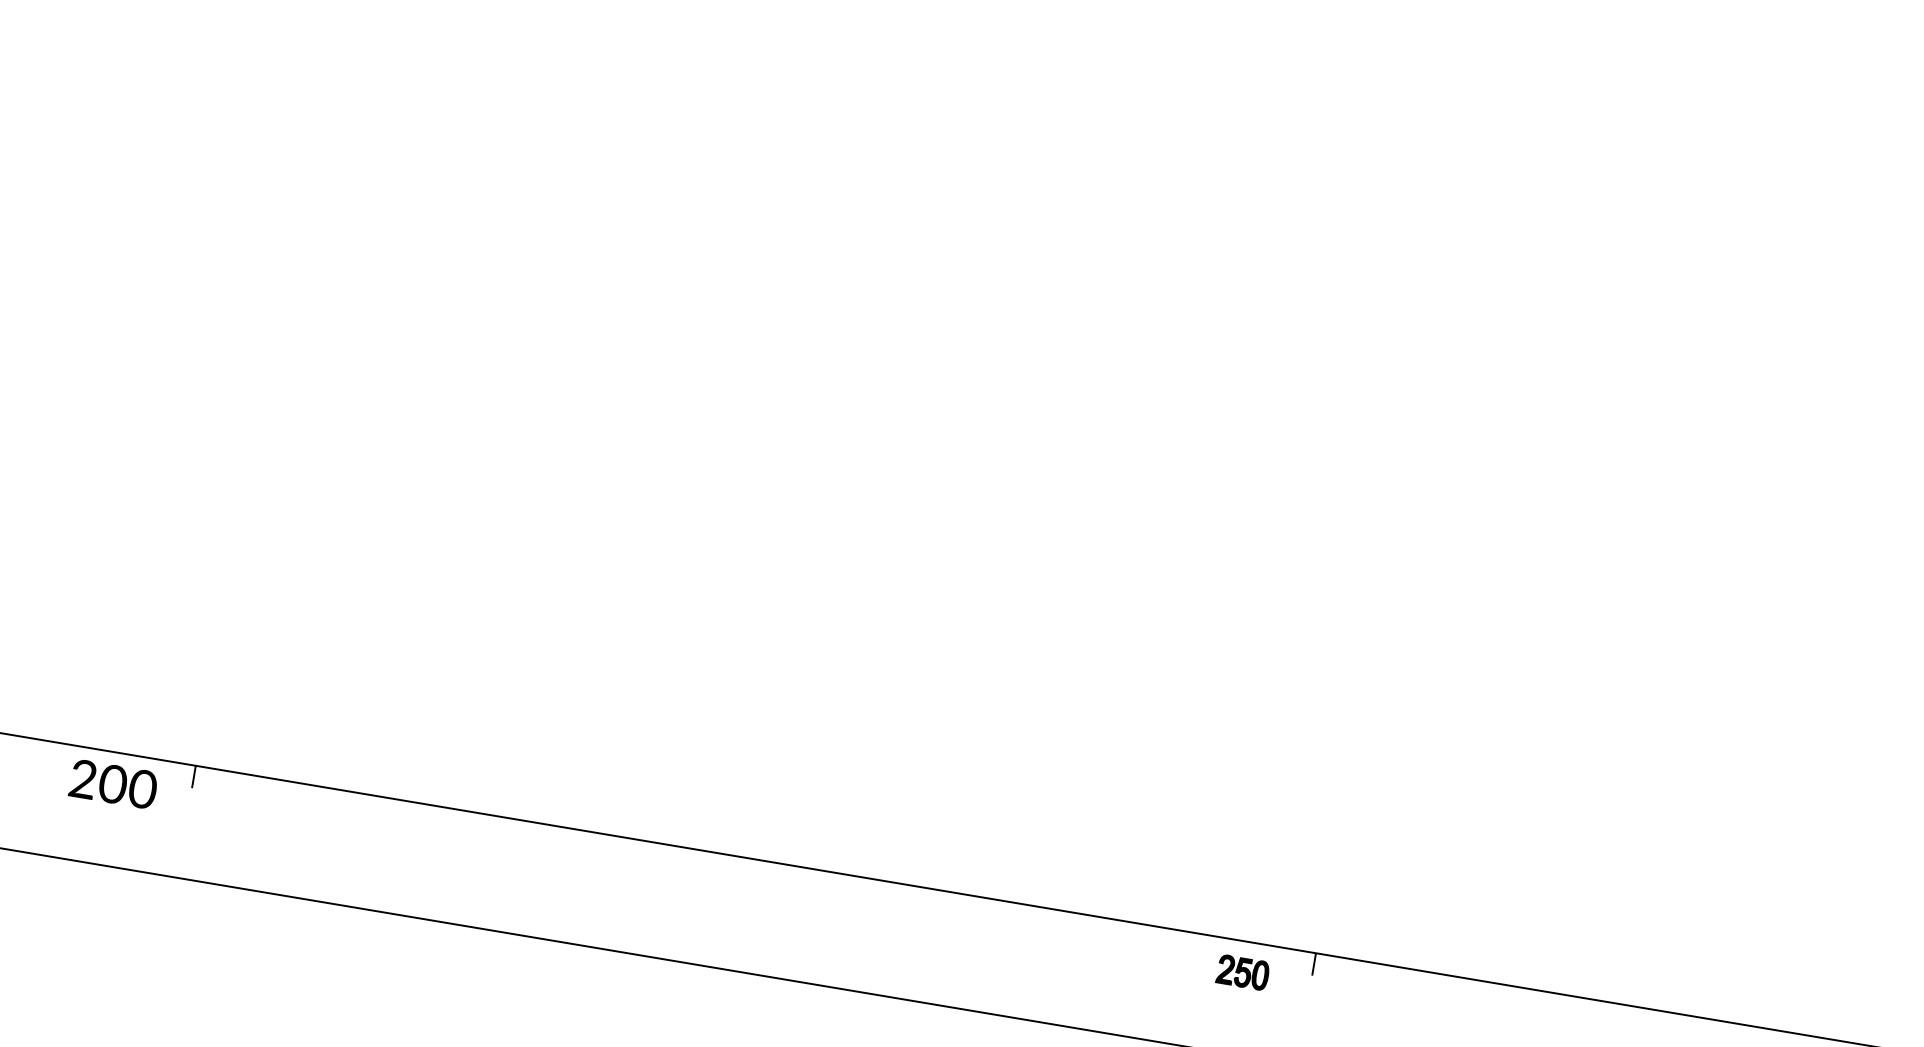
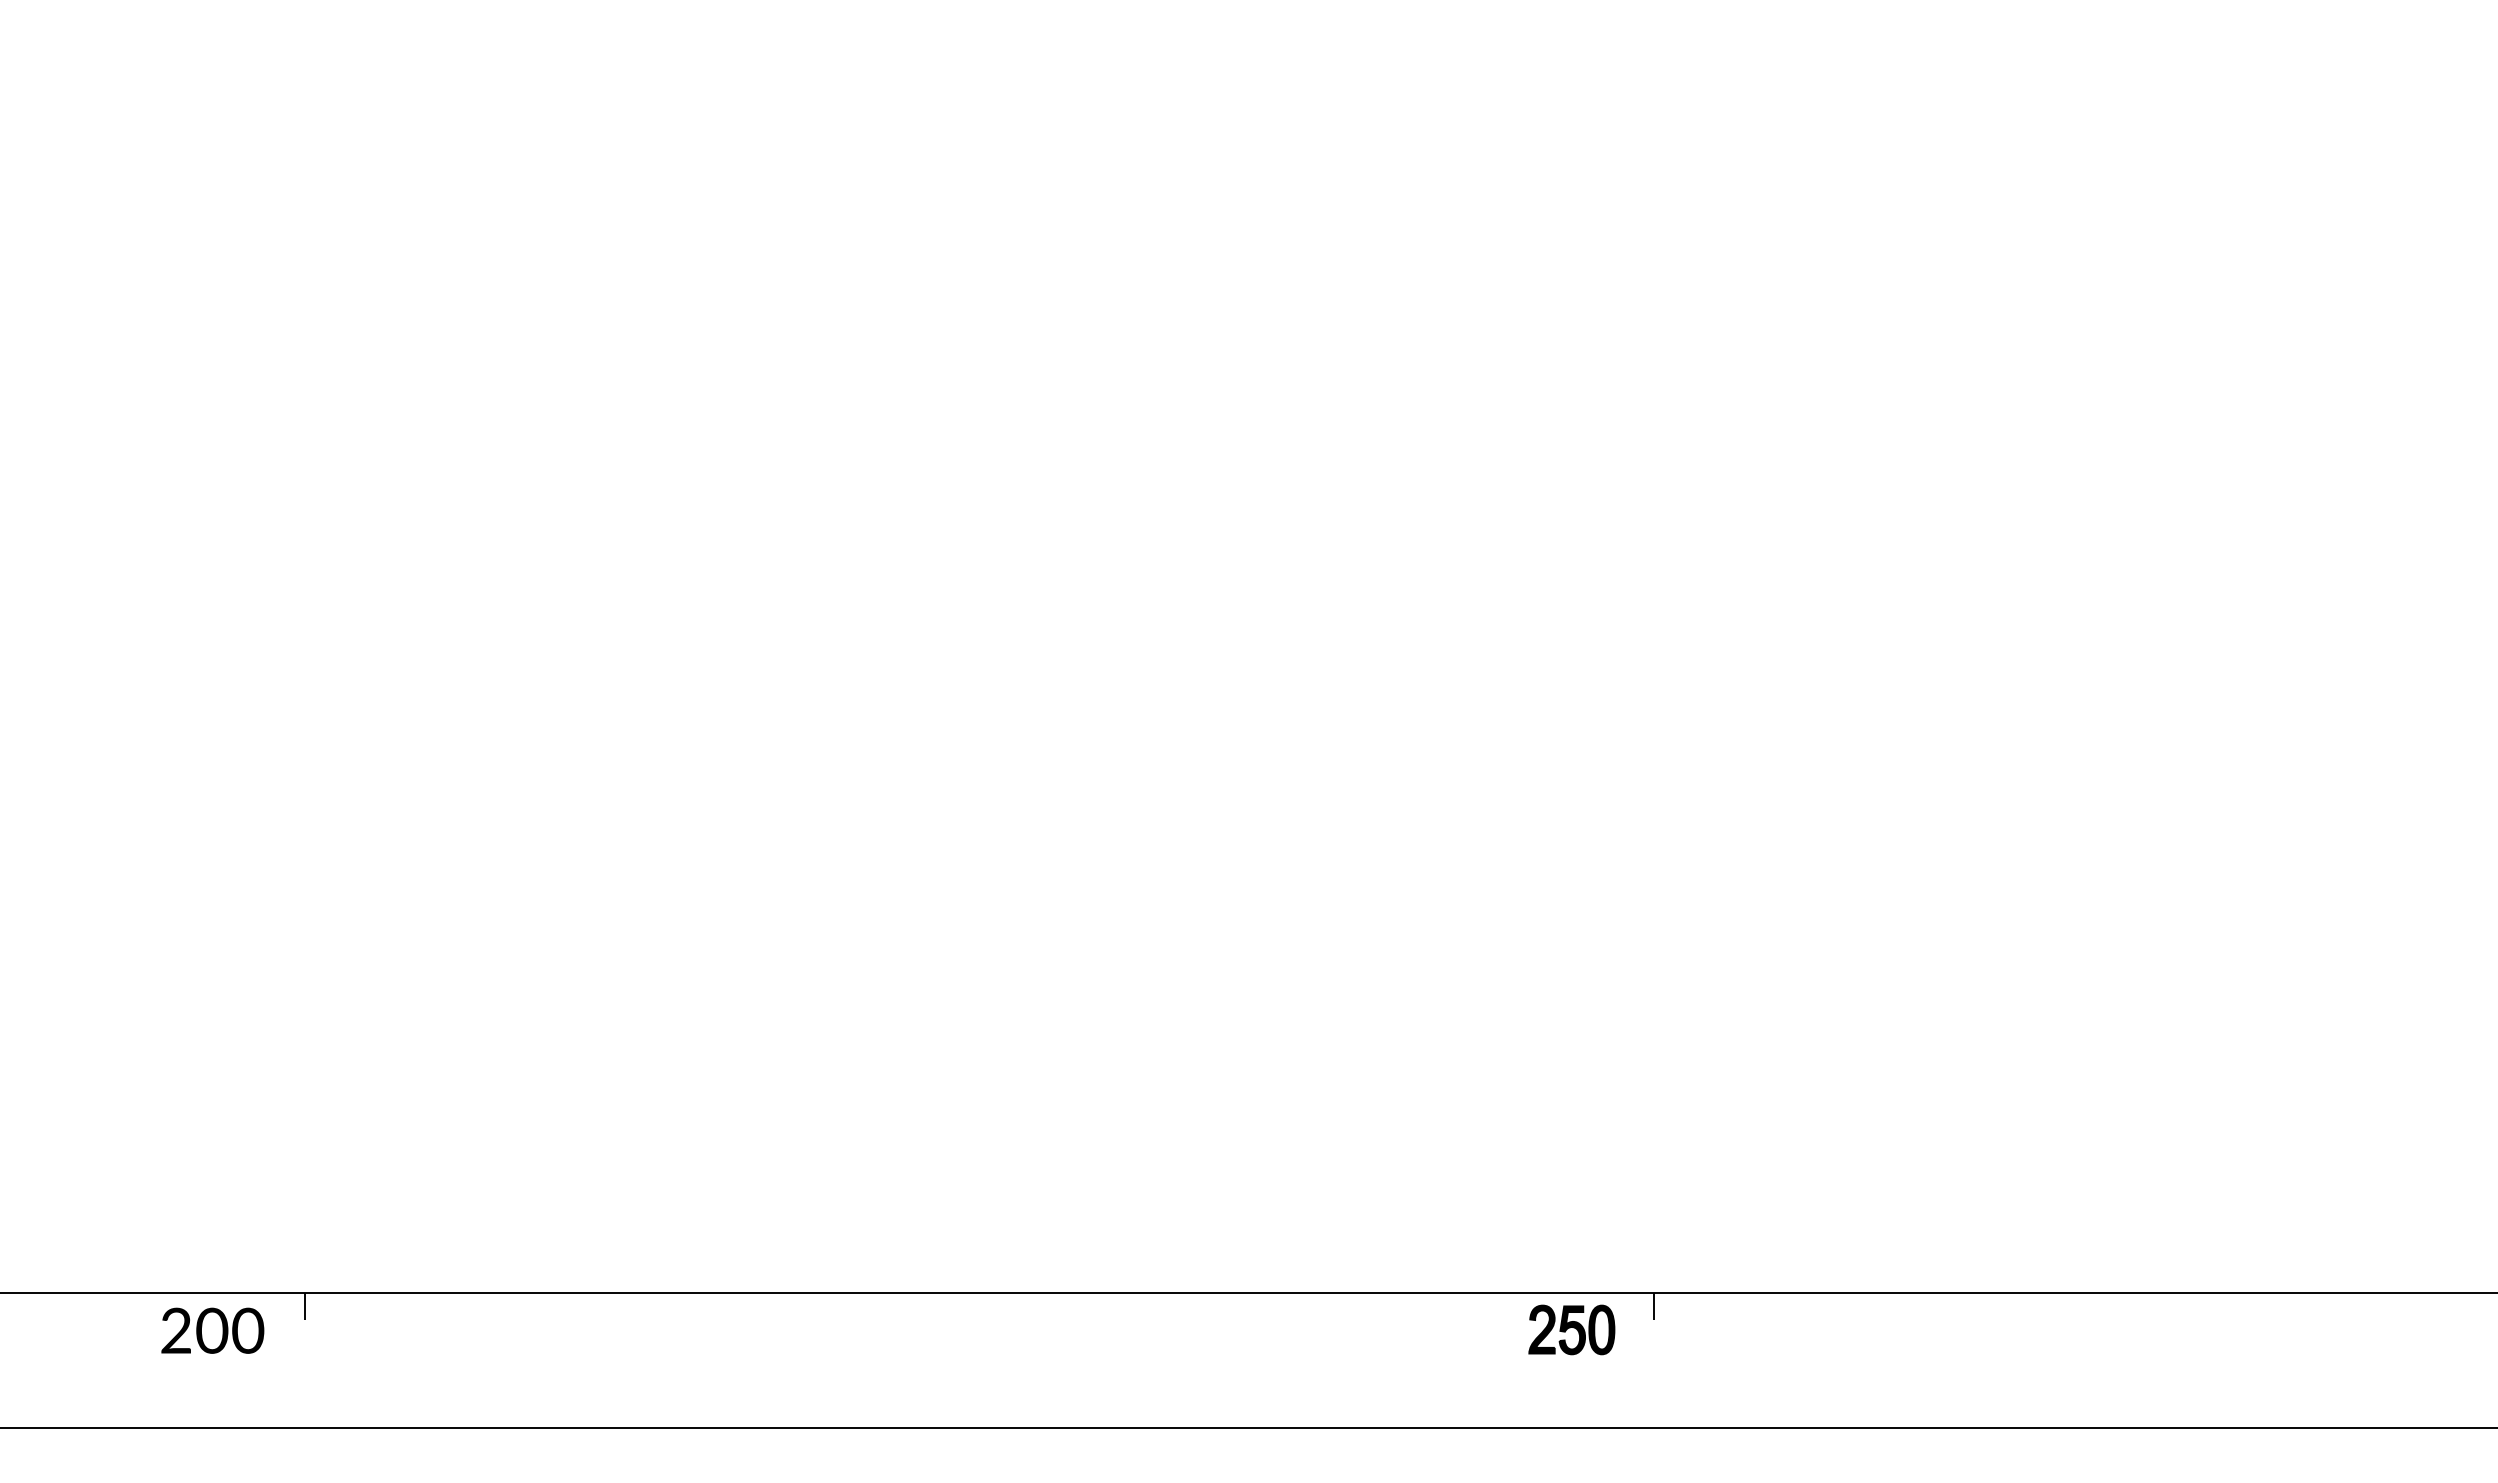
part: (1242, 972) -> (1571, 1329), size x1.43

